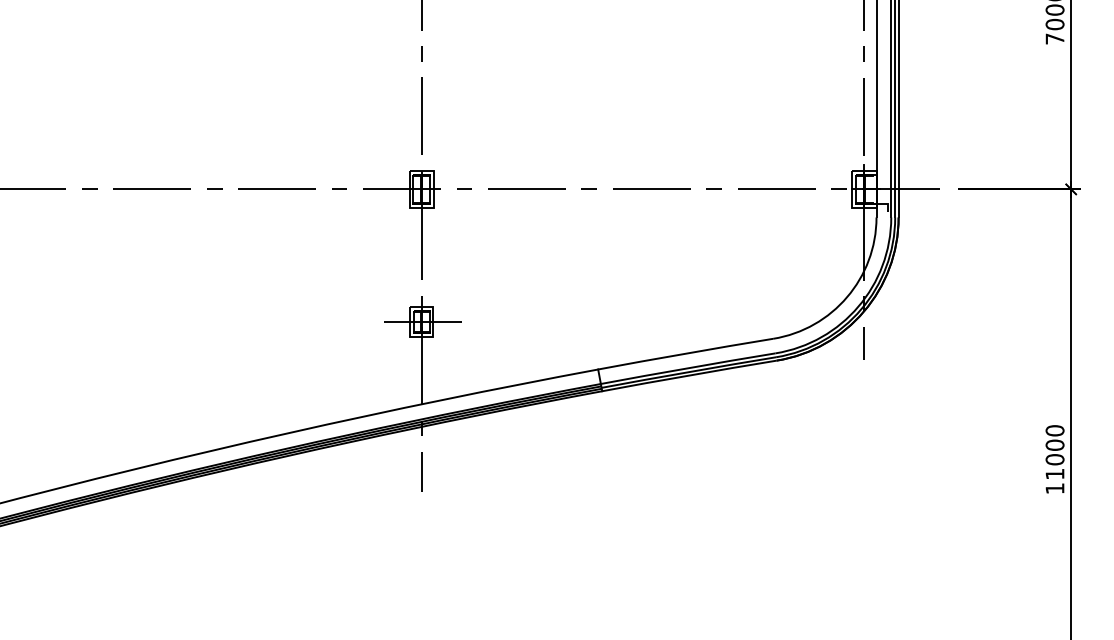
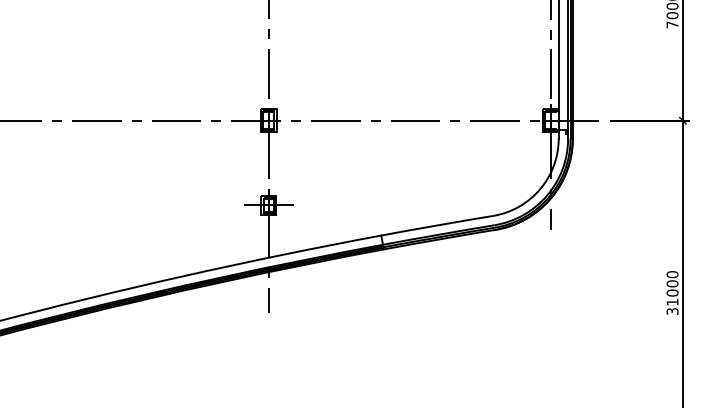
text: (1054, 488) -> (672, 311), 11000 -> 31000

